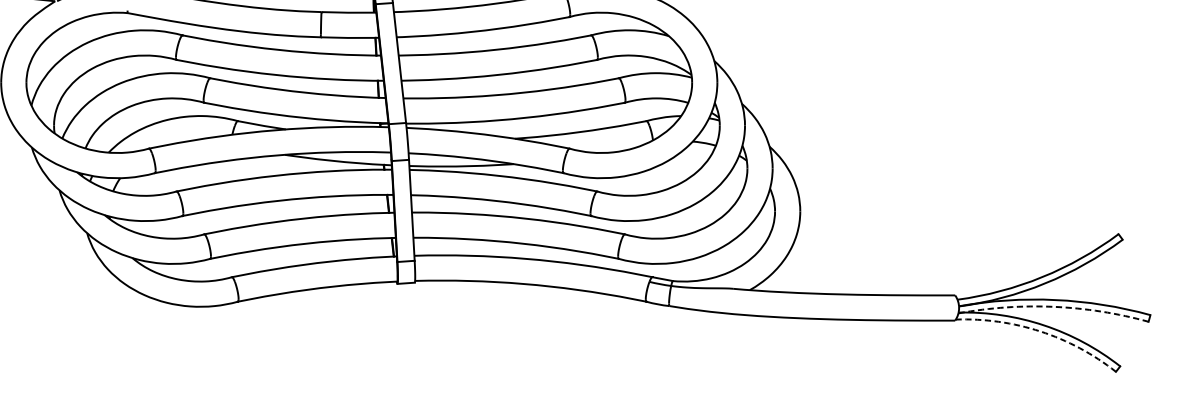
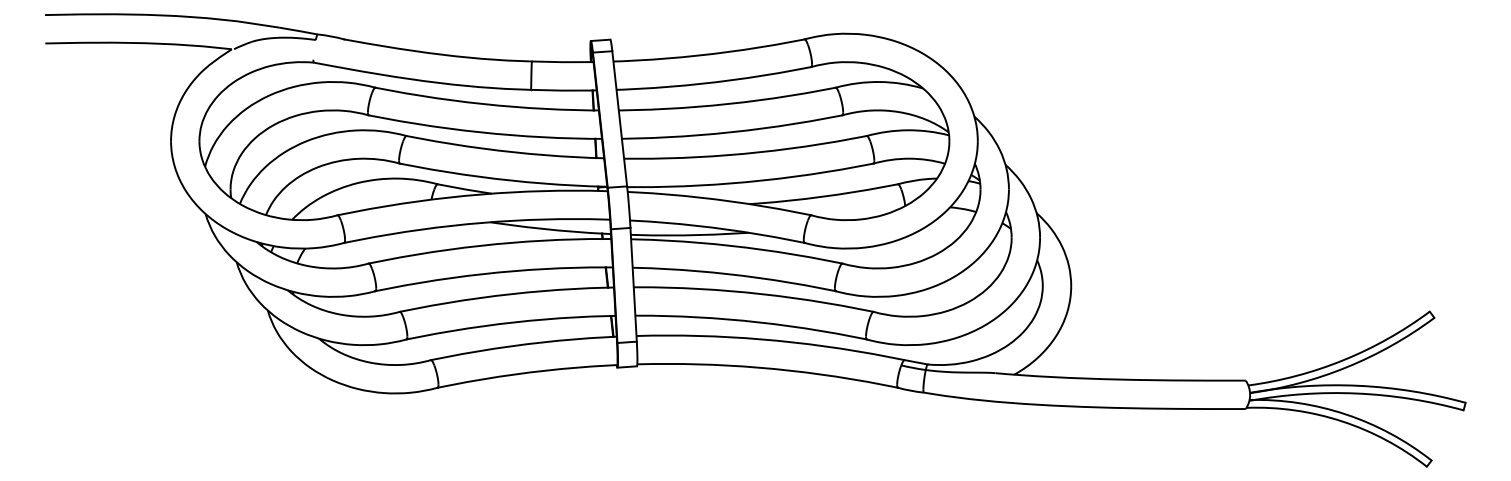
arc: (1054, 306) -> (1357, 393), dashed -> solid
arc: (1040, 331) -> (1341, 421), dashed -> solid

